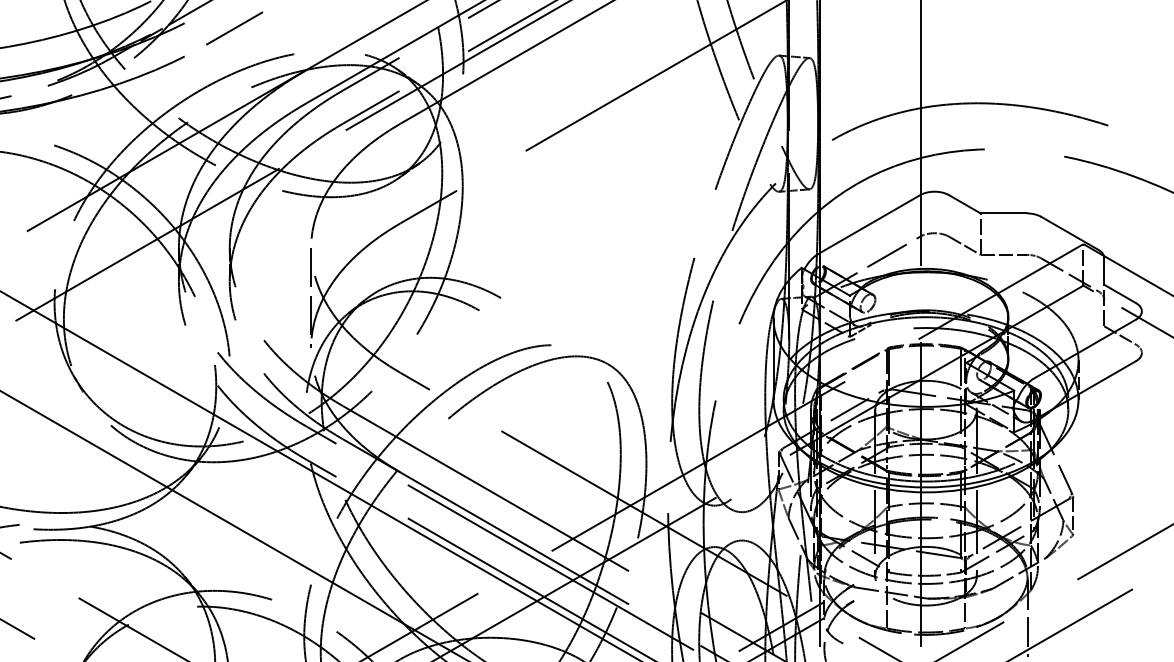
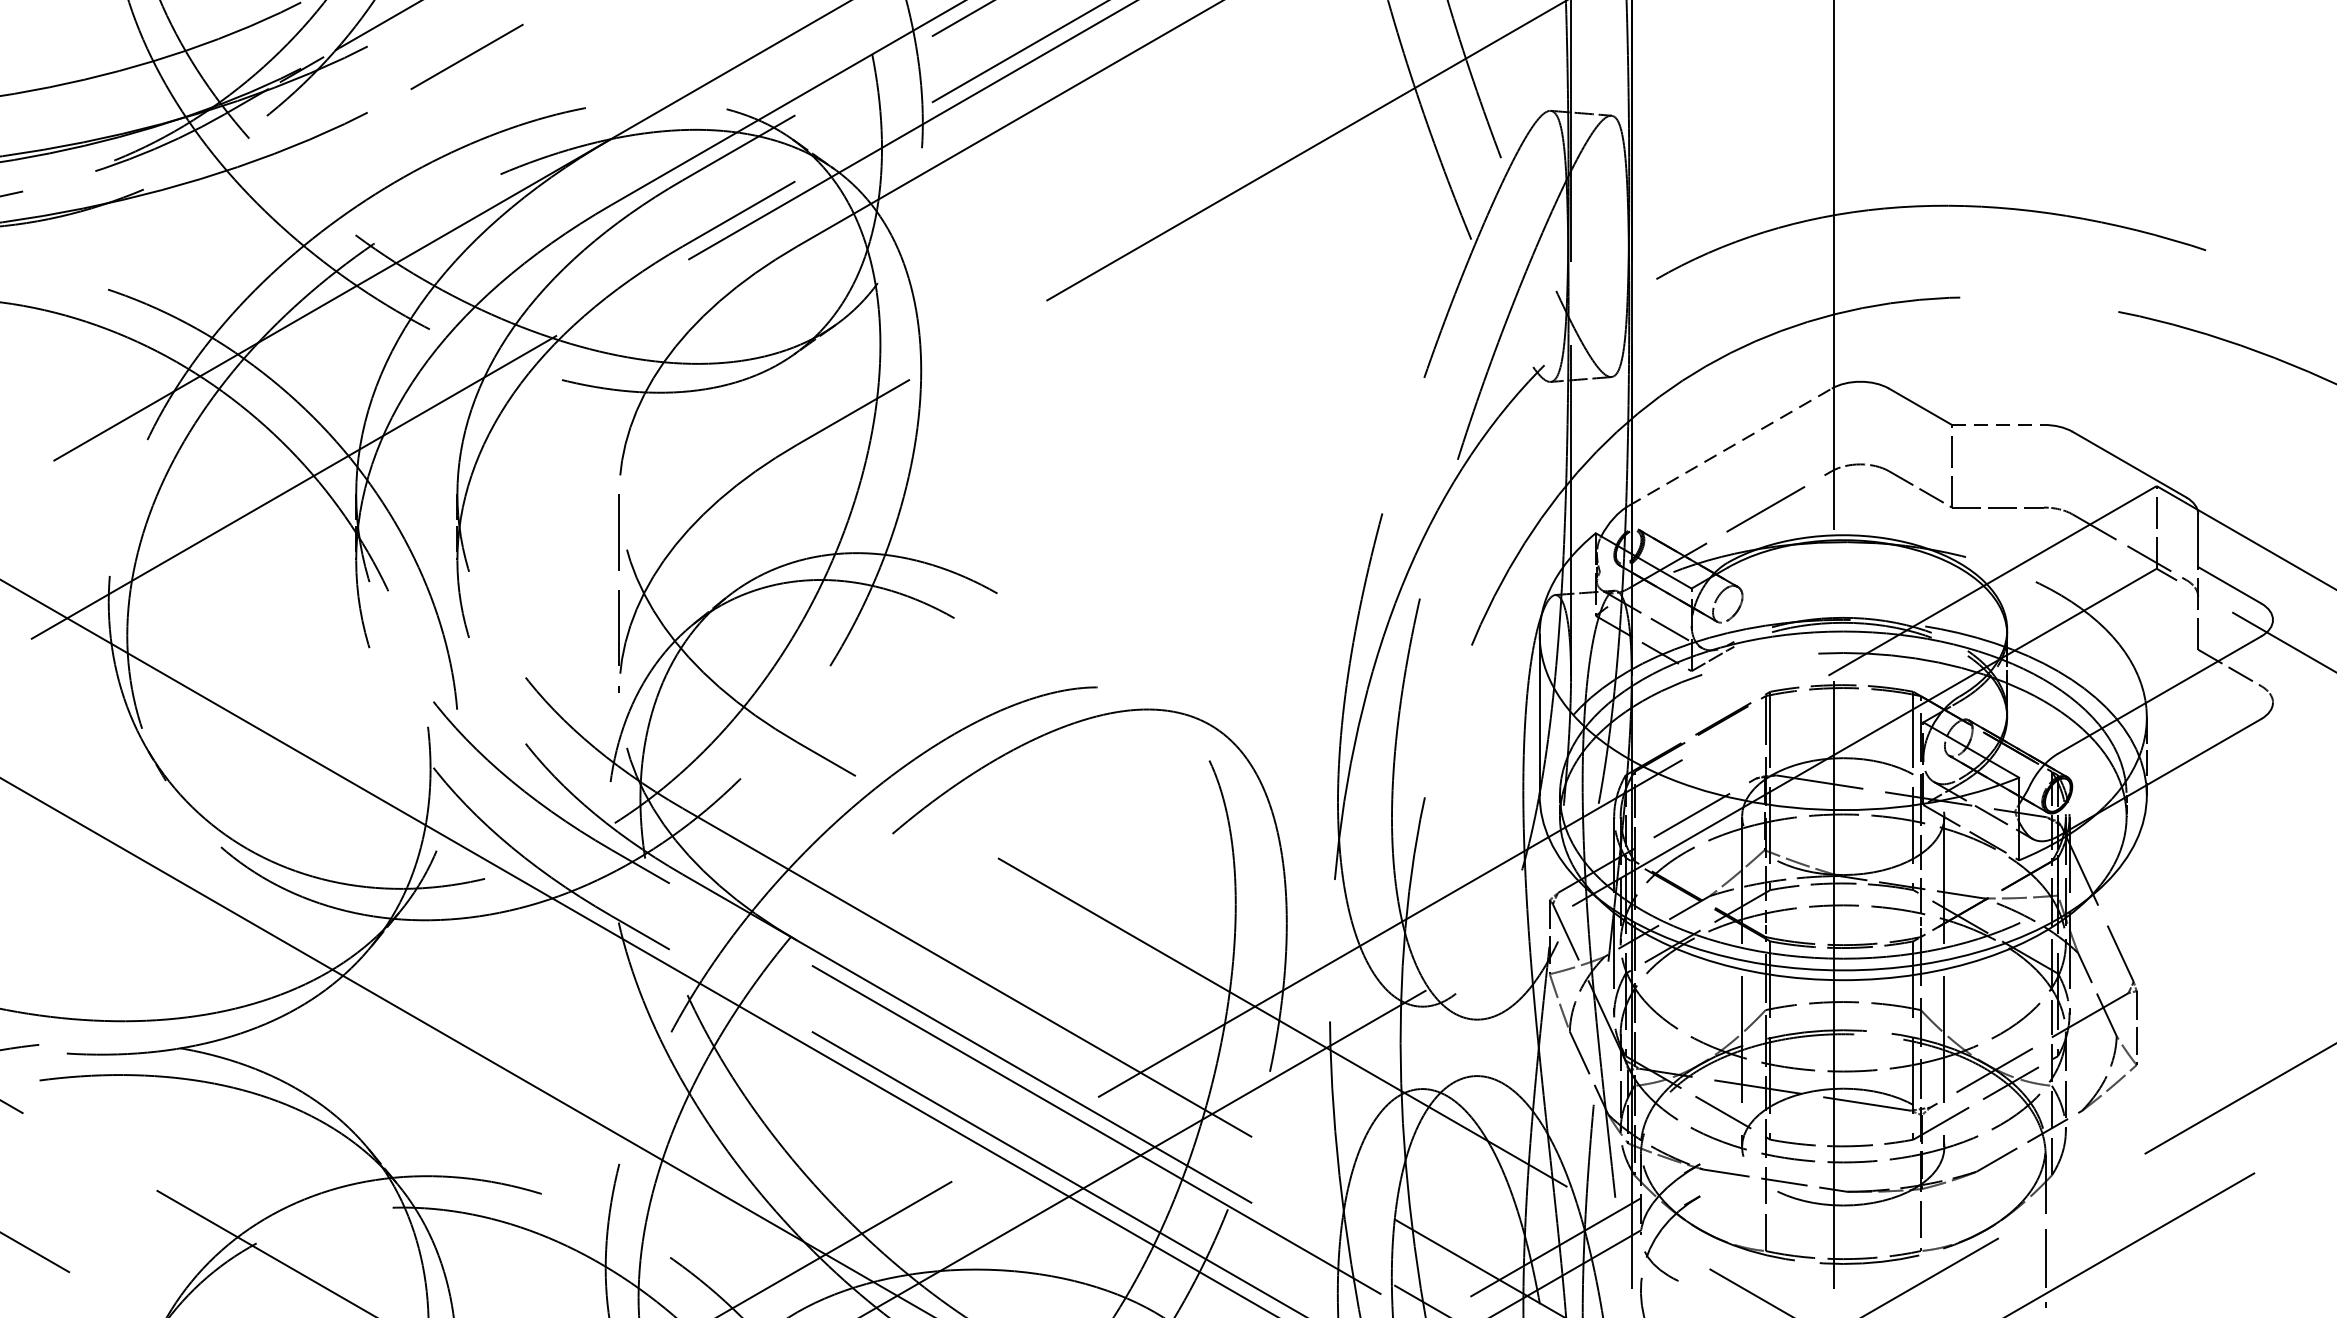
line: (1004, 213) -> (1999, 425), solid -> dashed
line: (869, 224) -> (1730, 447), solid -> dashed

